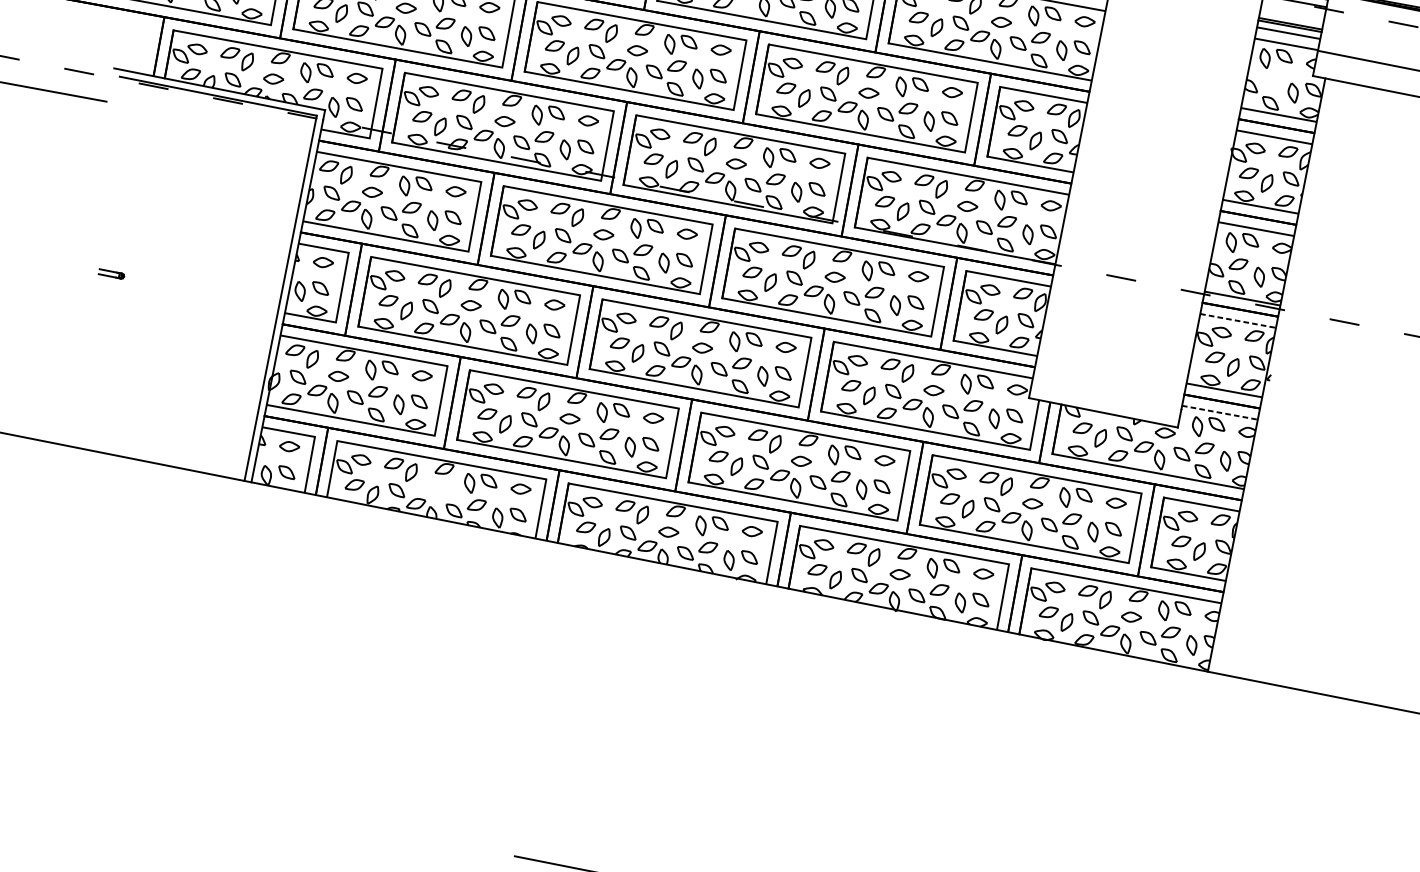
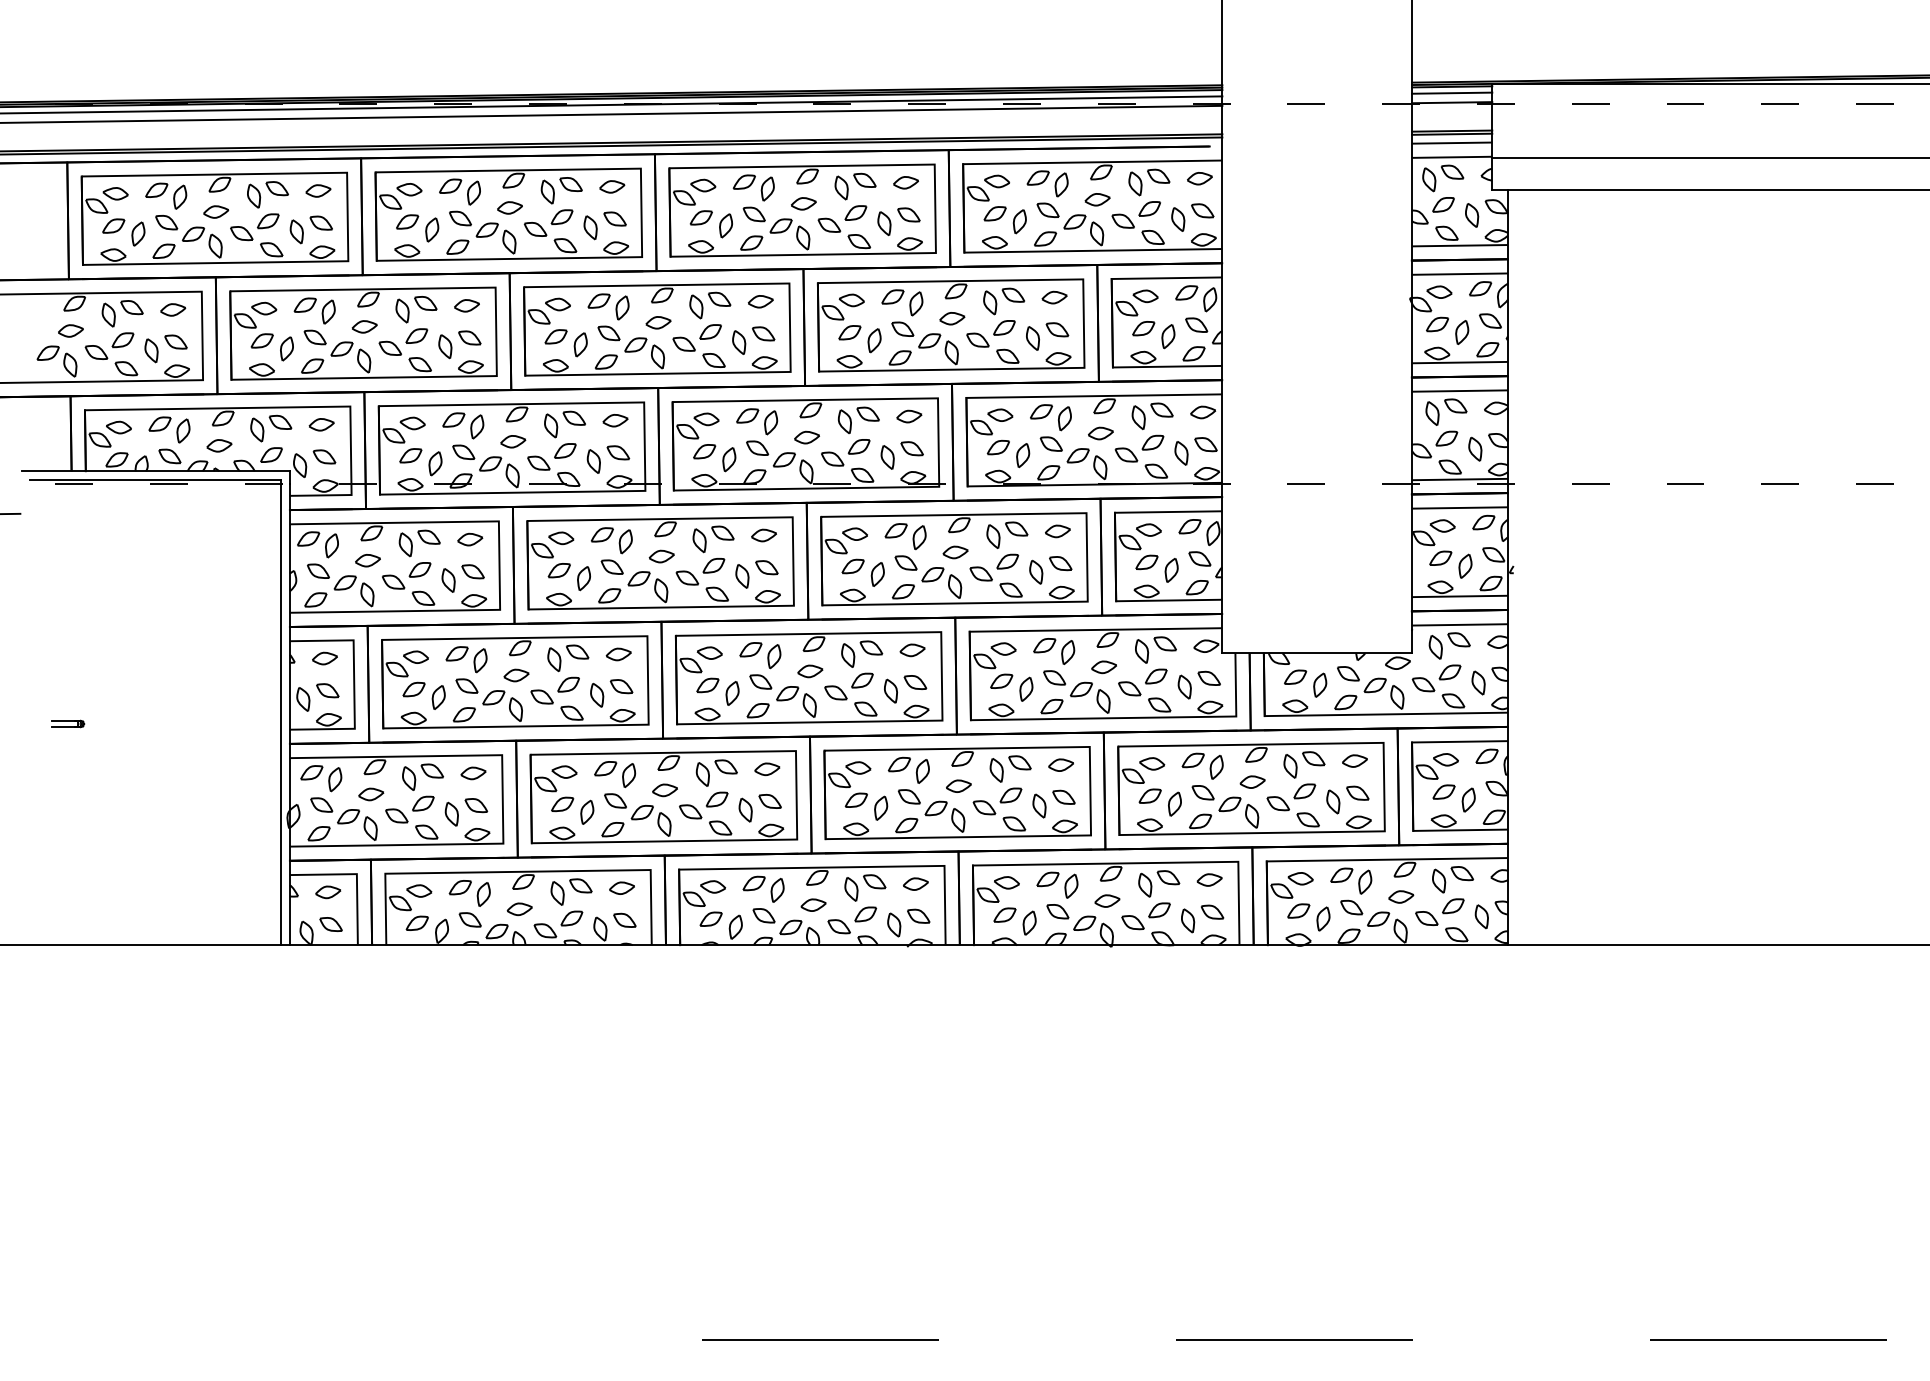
part: (1272, 80) -> (1443, 204), added
line: (1238, 320) -> (1460, 507), dashed -> solid
line: (1220, 412) -> (1460, 624), dashed -> solid
part: (437, 489) -> (519, 909), added

